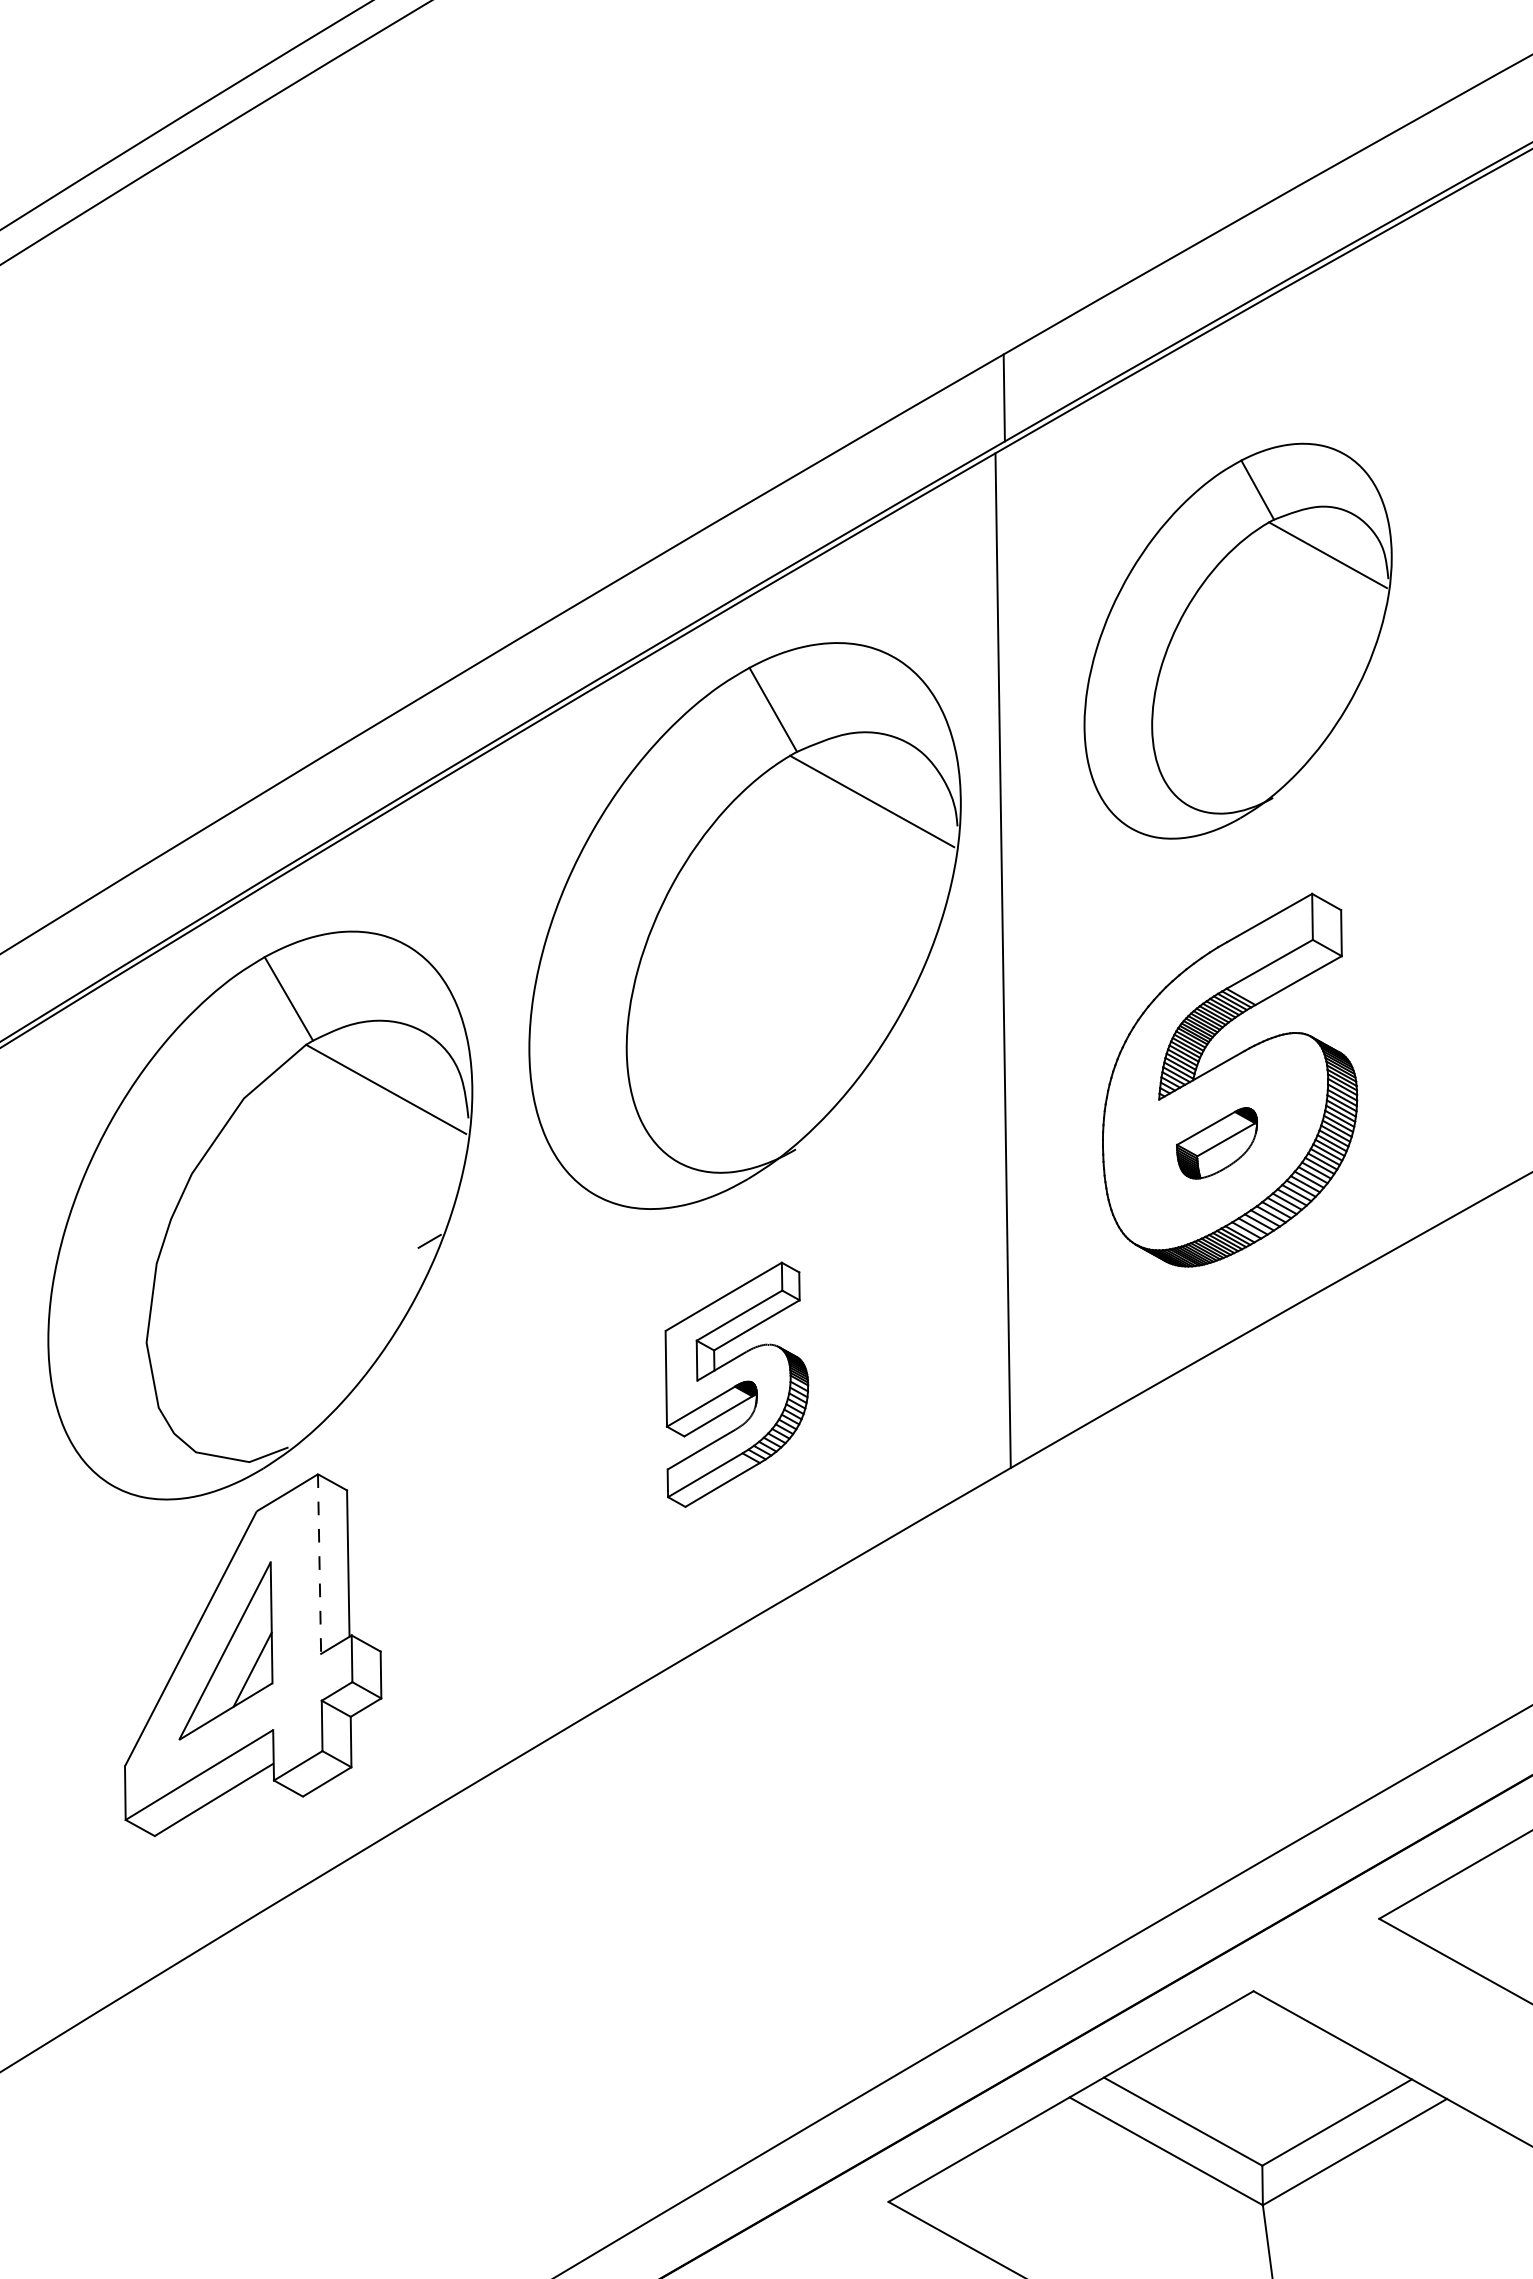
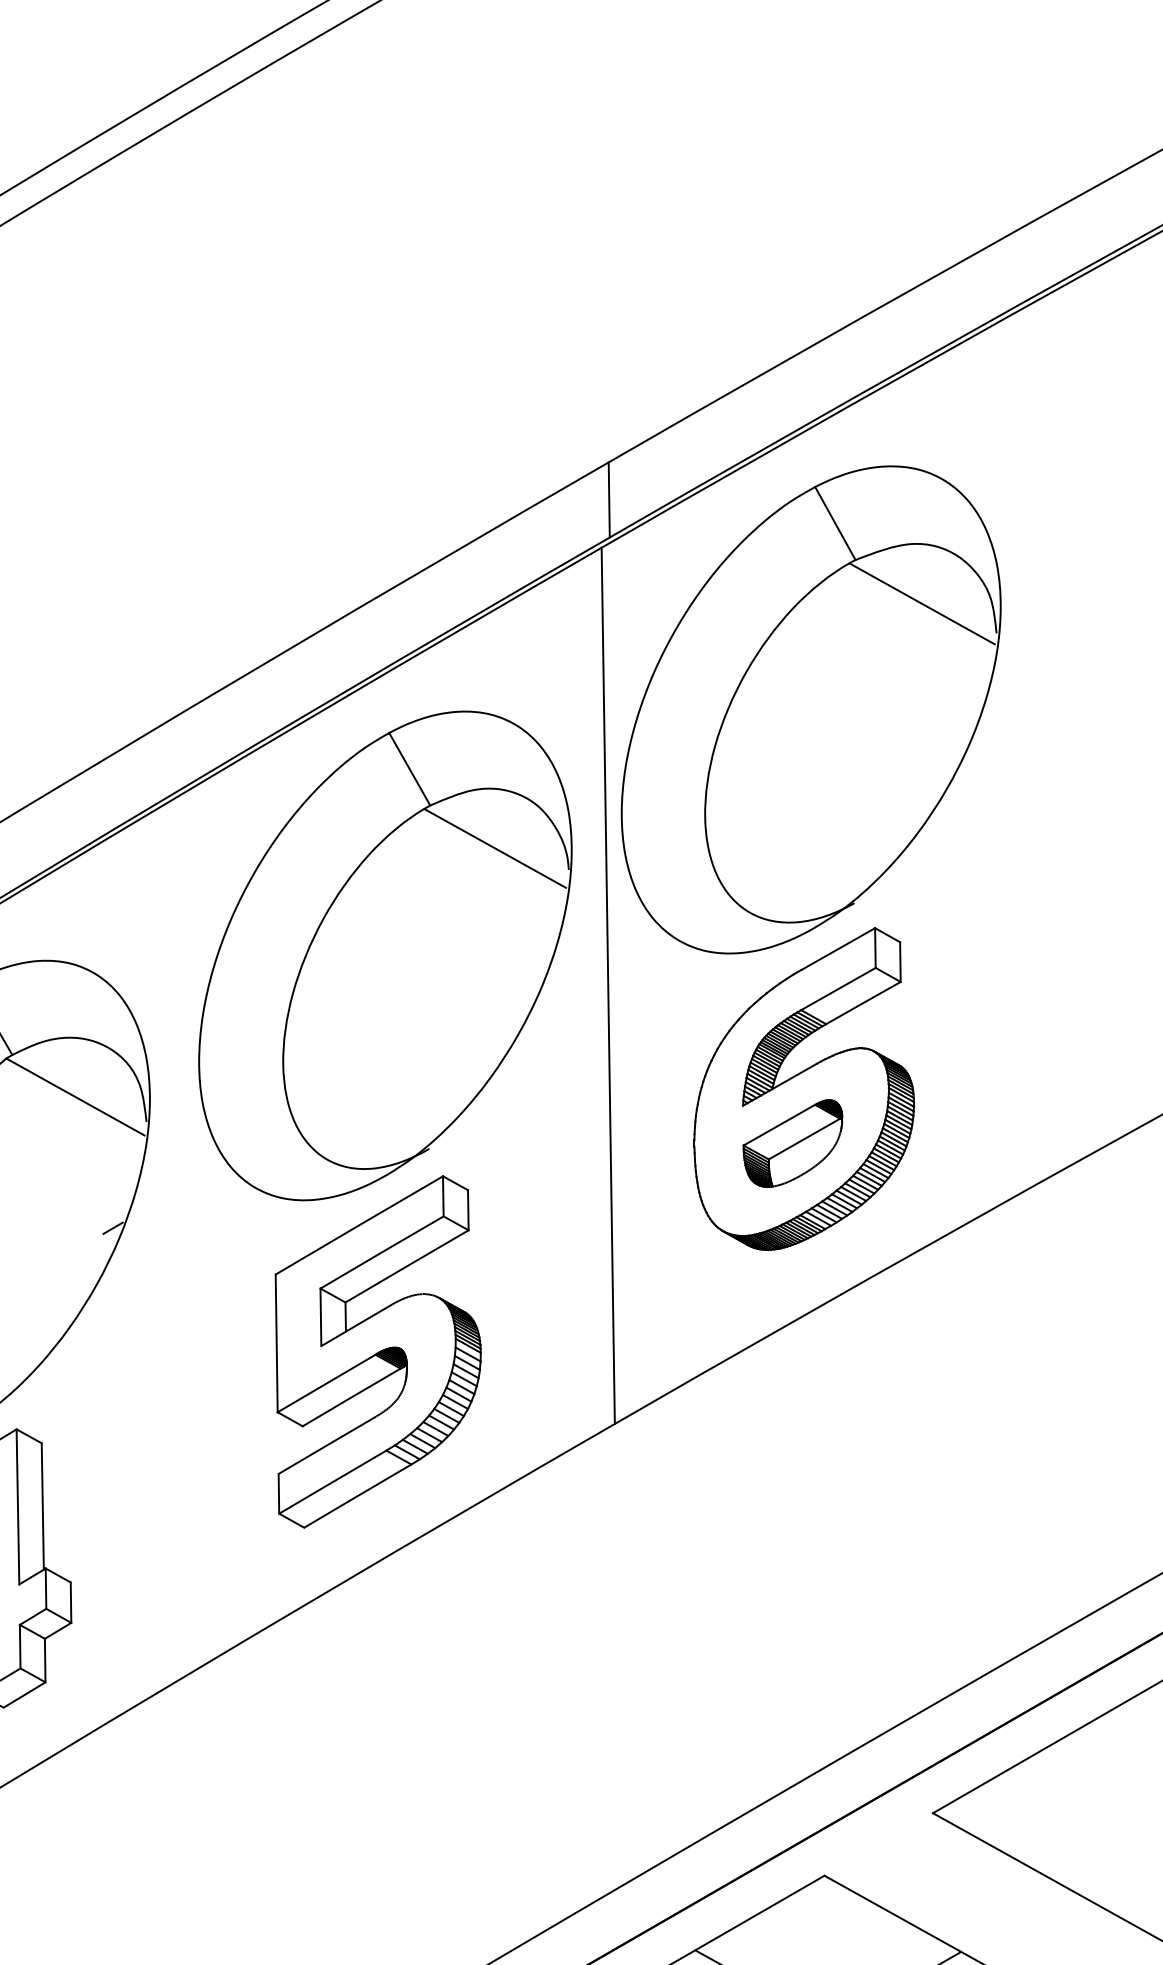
part: (1237, 641) -> (810, 710), size x1.43
part: (1216, 1143) -> (792, 1143), size x1.43
part: (736, 1384) -> (378, 1351), size x1.67
line: (319, 1564) -> (17, 1507), dashed -> solid

